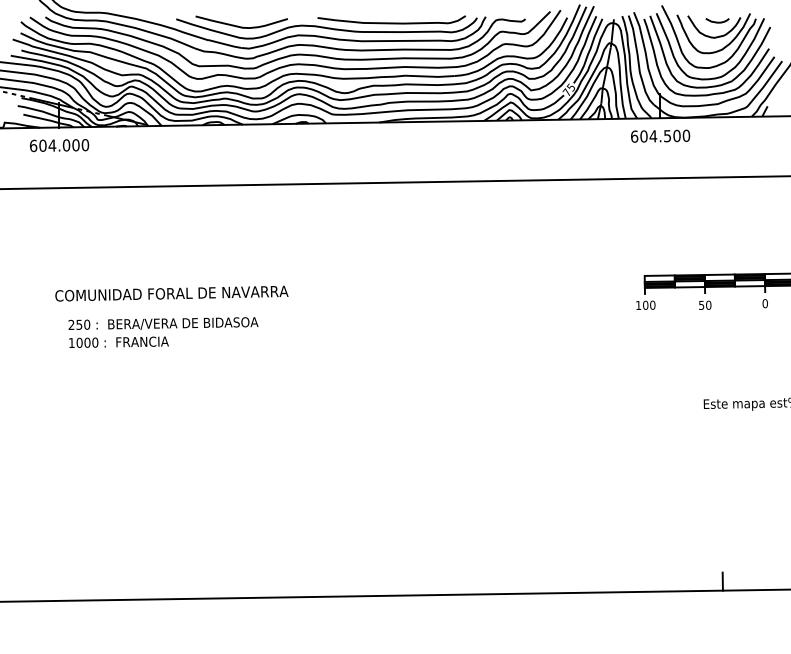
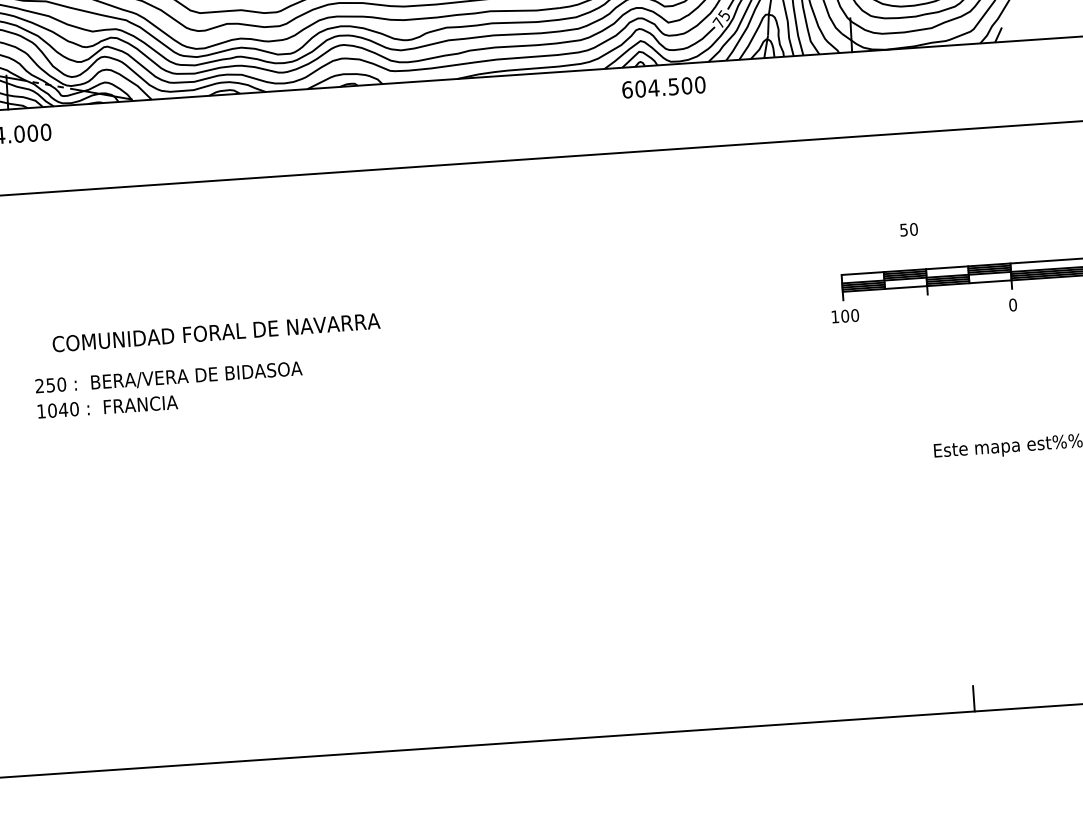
text: (660, 135) -> (663, 86), moved
text: (171, 293) -> (215, 332), moved
text: (705, 304) -> (909, 228), moved
text: (87, 342) -> (63, 409), 1000 -> 1040

